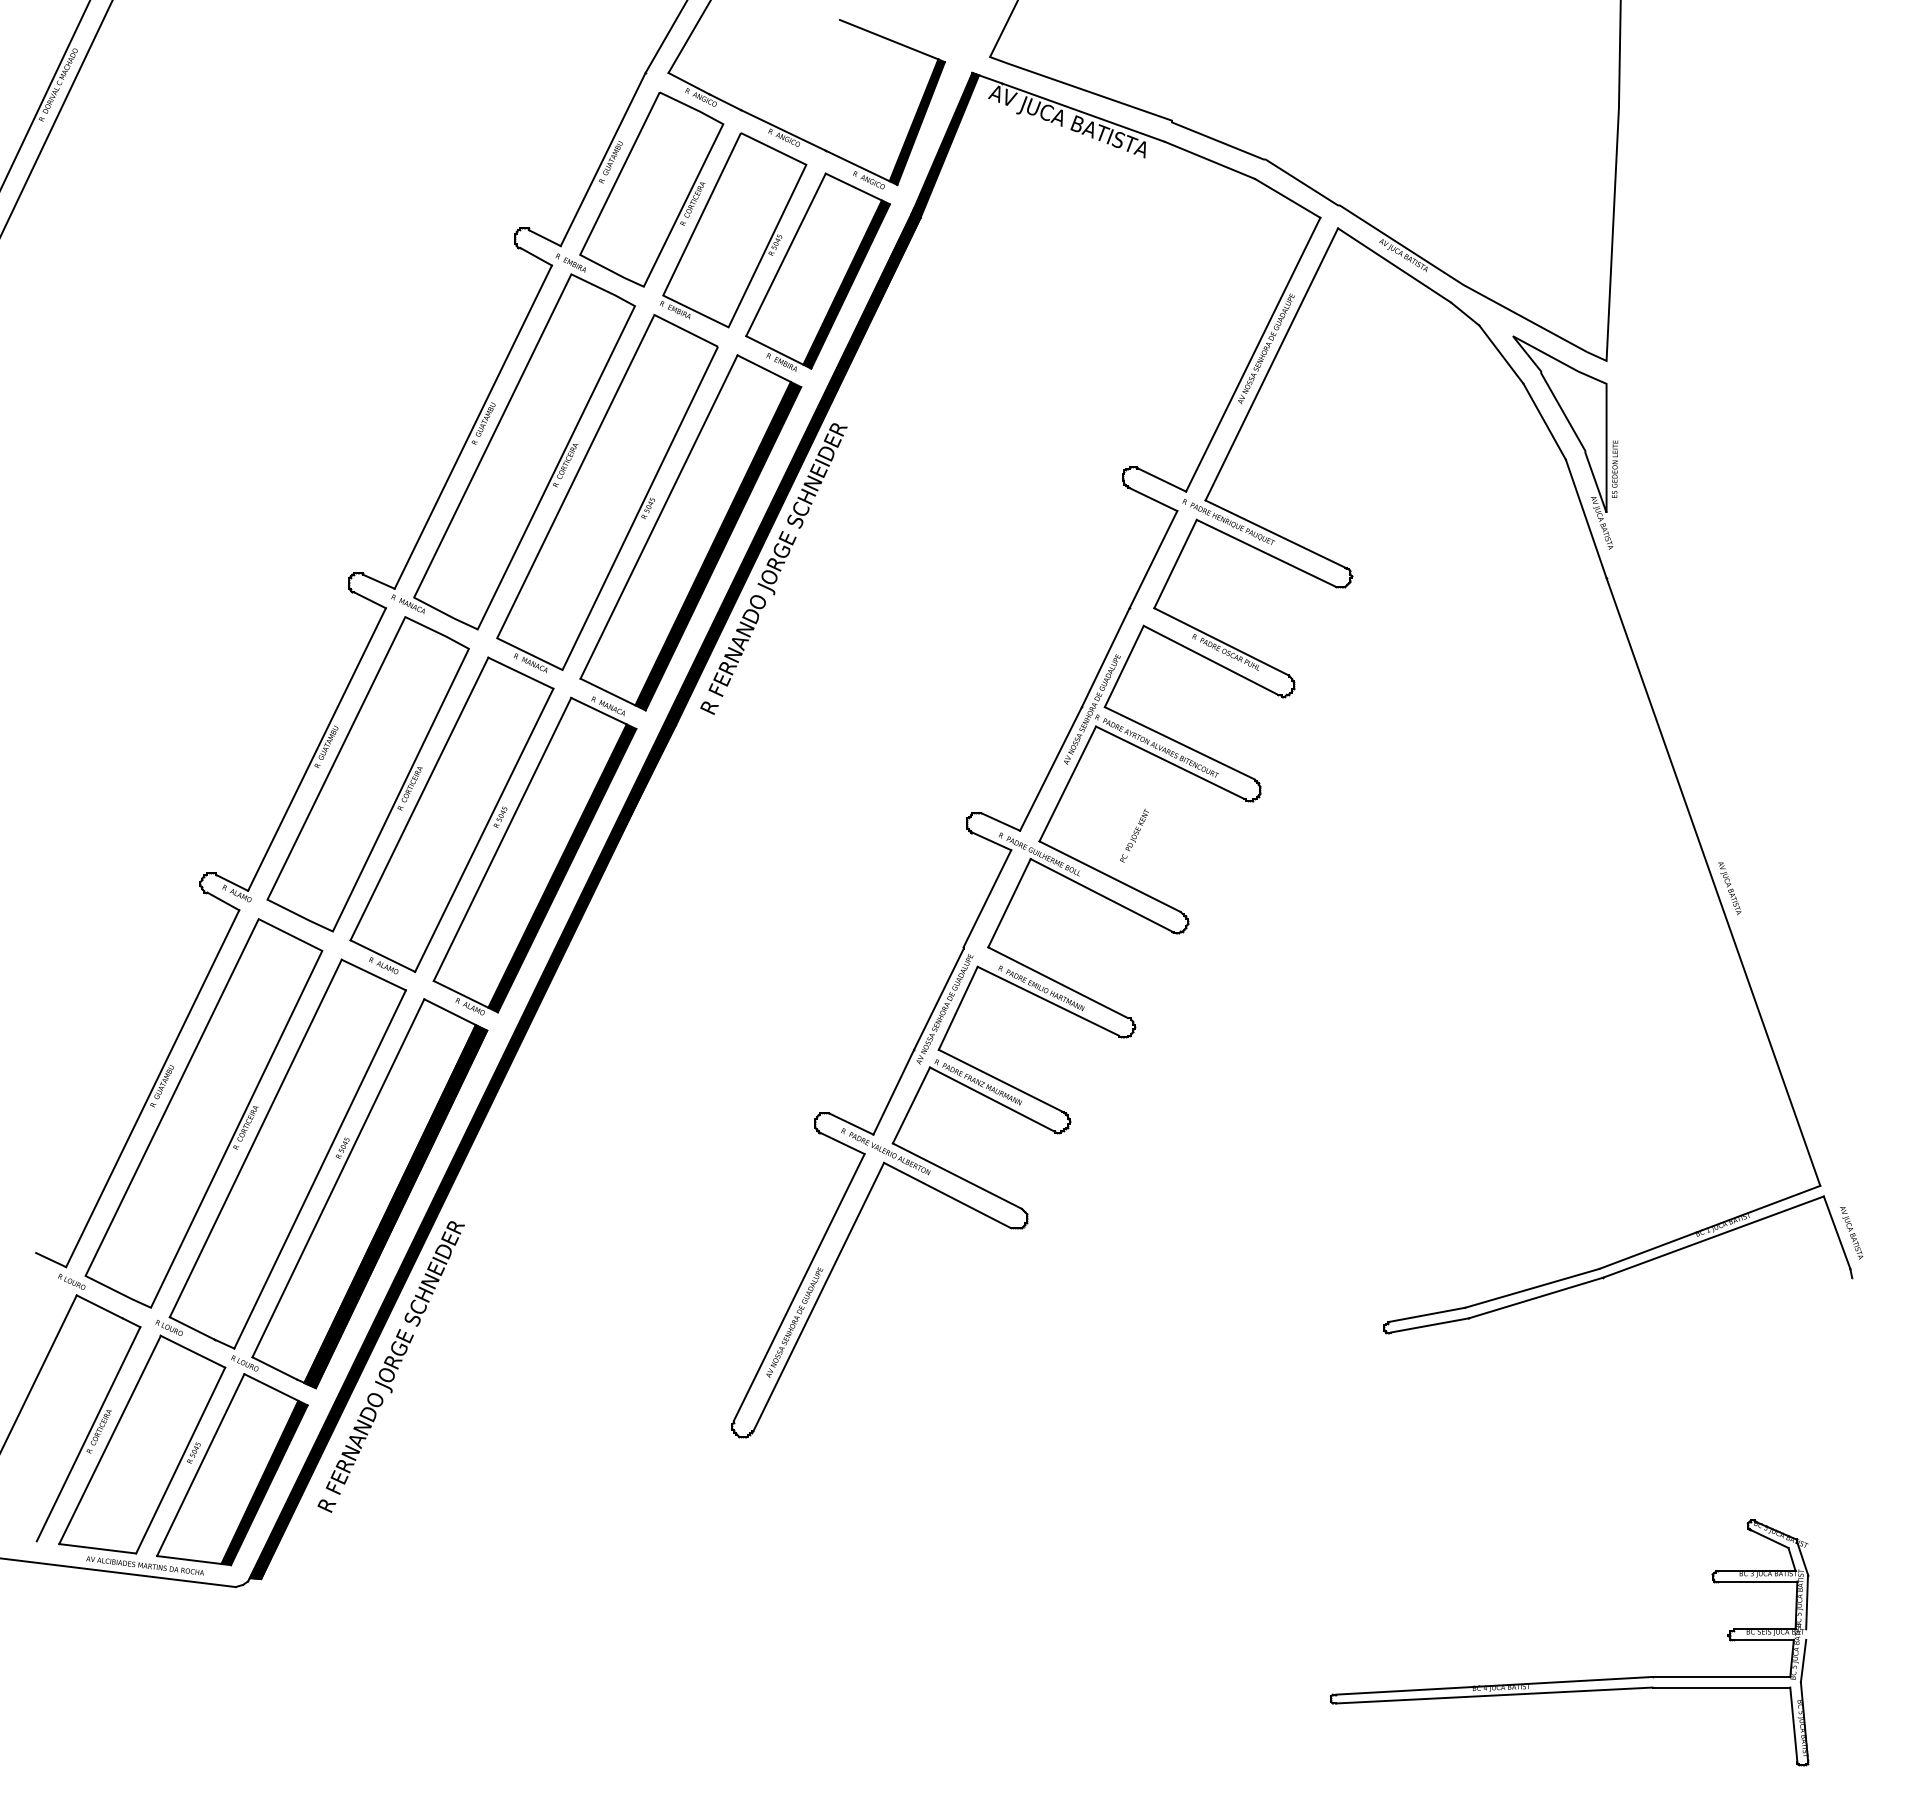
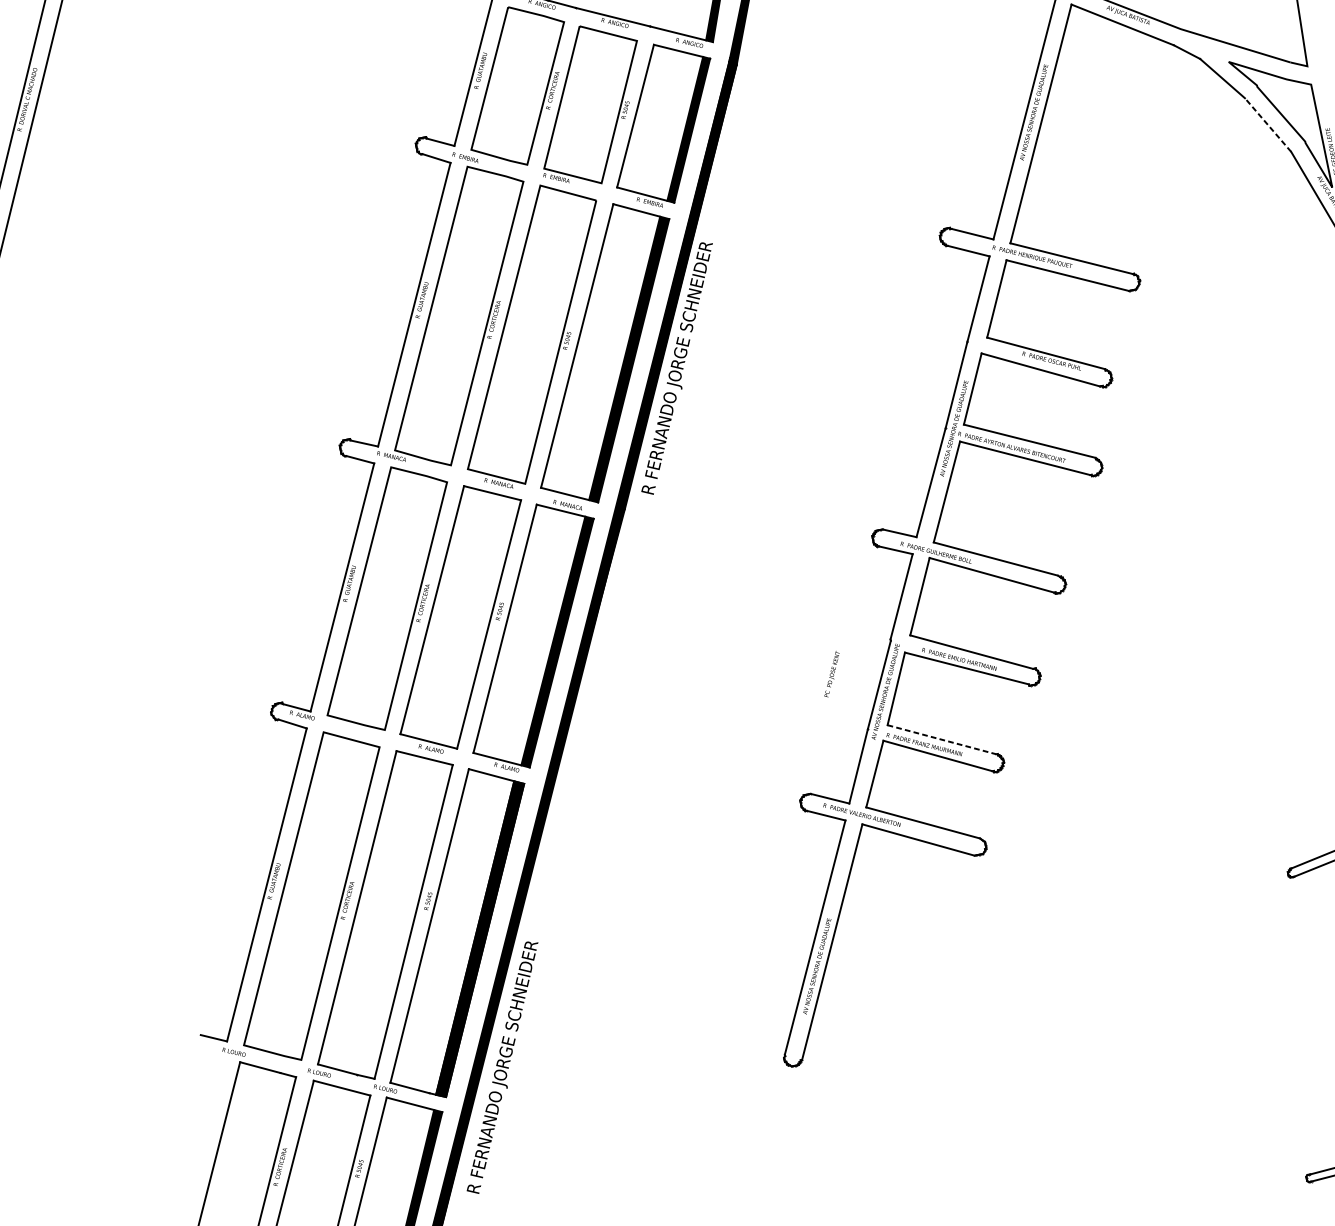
line: (1544, 421) -> (1267, 124), solid -> dashed
text: (1134, 835) -> (831, 673), moved
line: (1001, 1080) -> (942, 739), solid -> dashed

